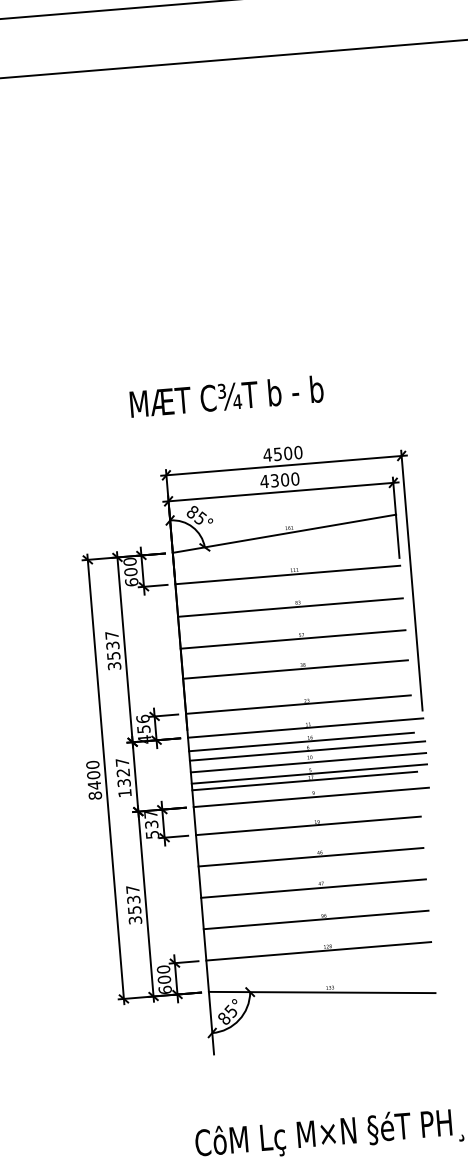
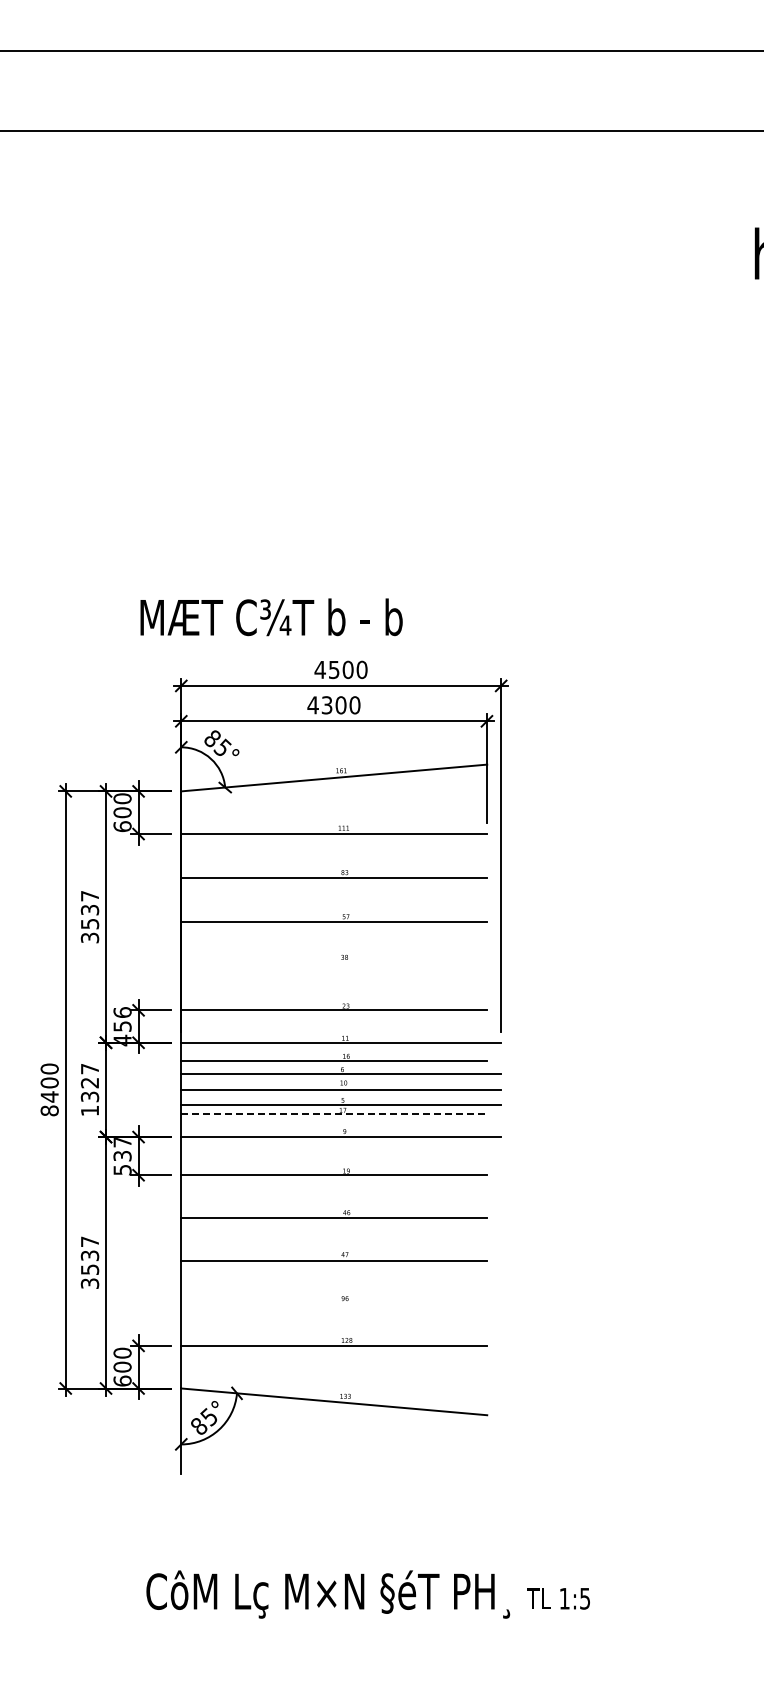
text: (226, 396) -> (271, 617), moved
line: (295, 669) -> (333, 962), removed
line: (304, 781) -> (334, 1114), solid -> dashed
line: (315, 920) -> (333, 1303), removed

